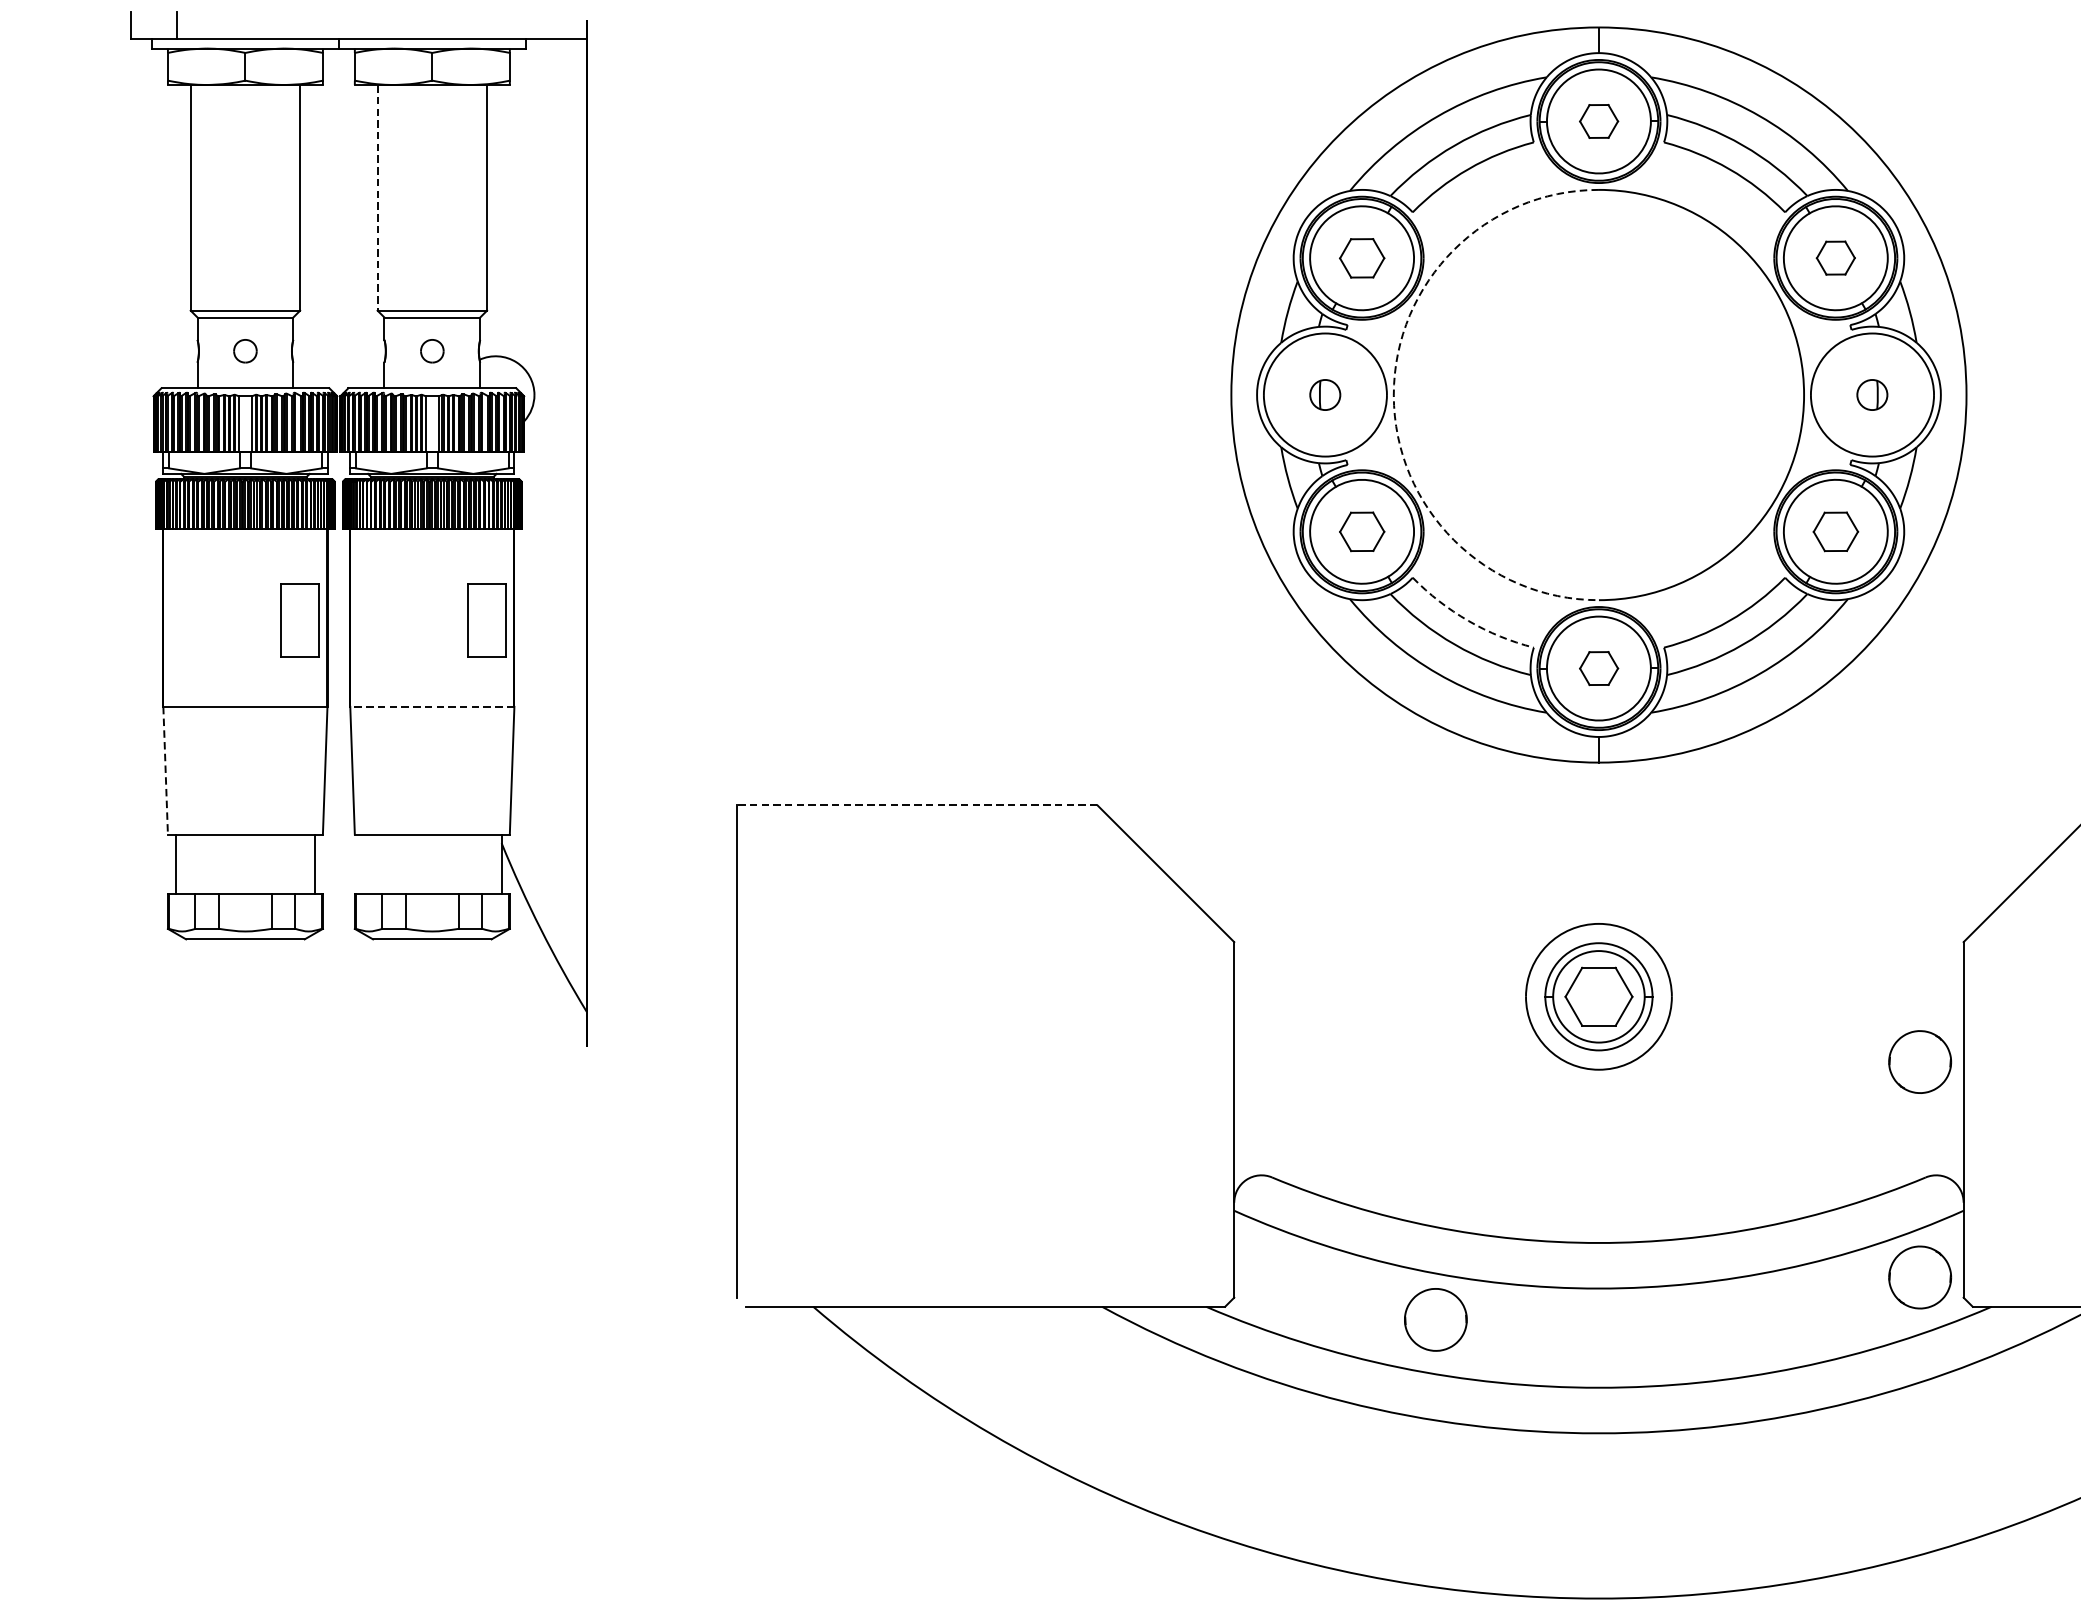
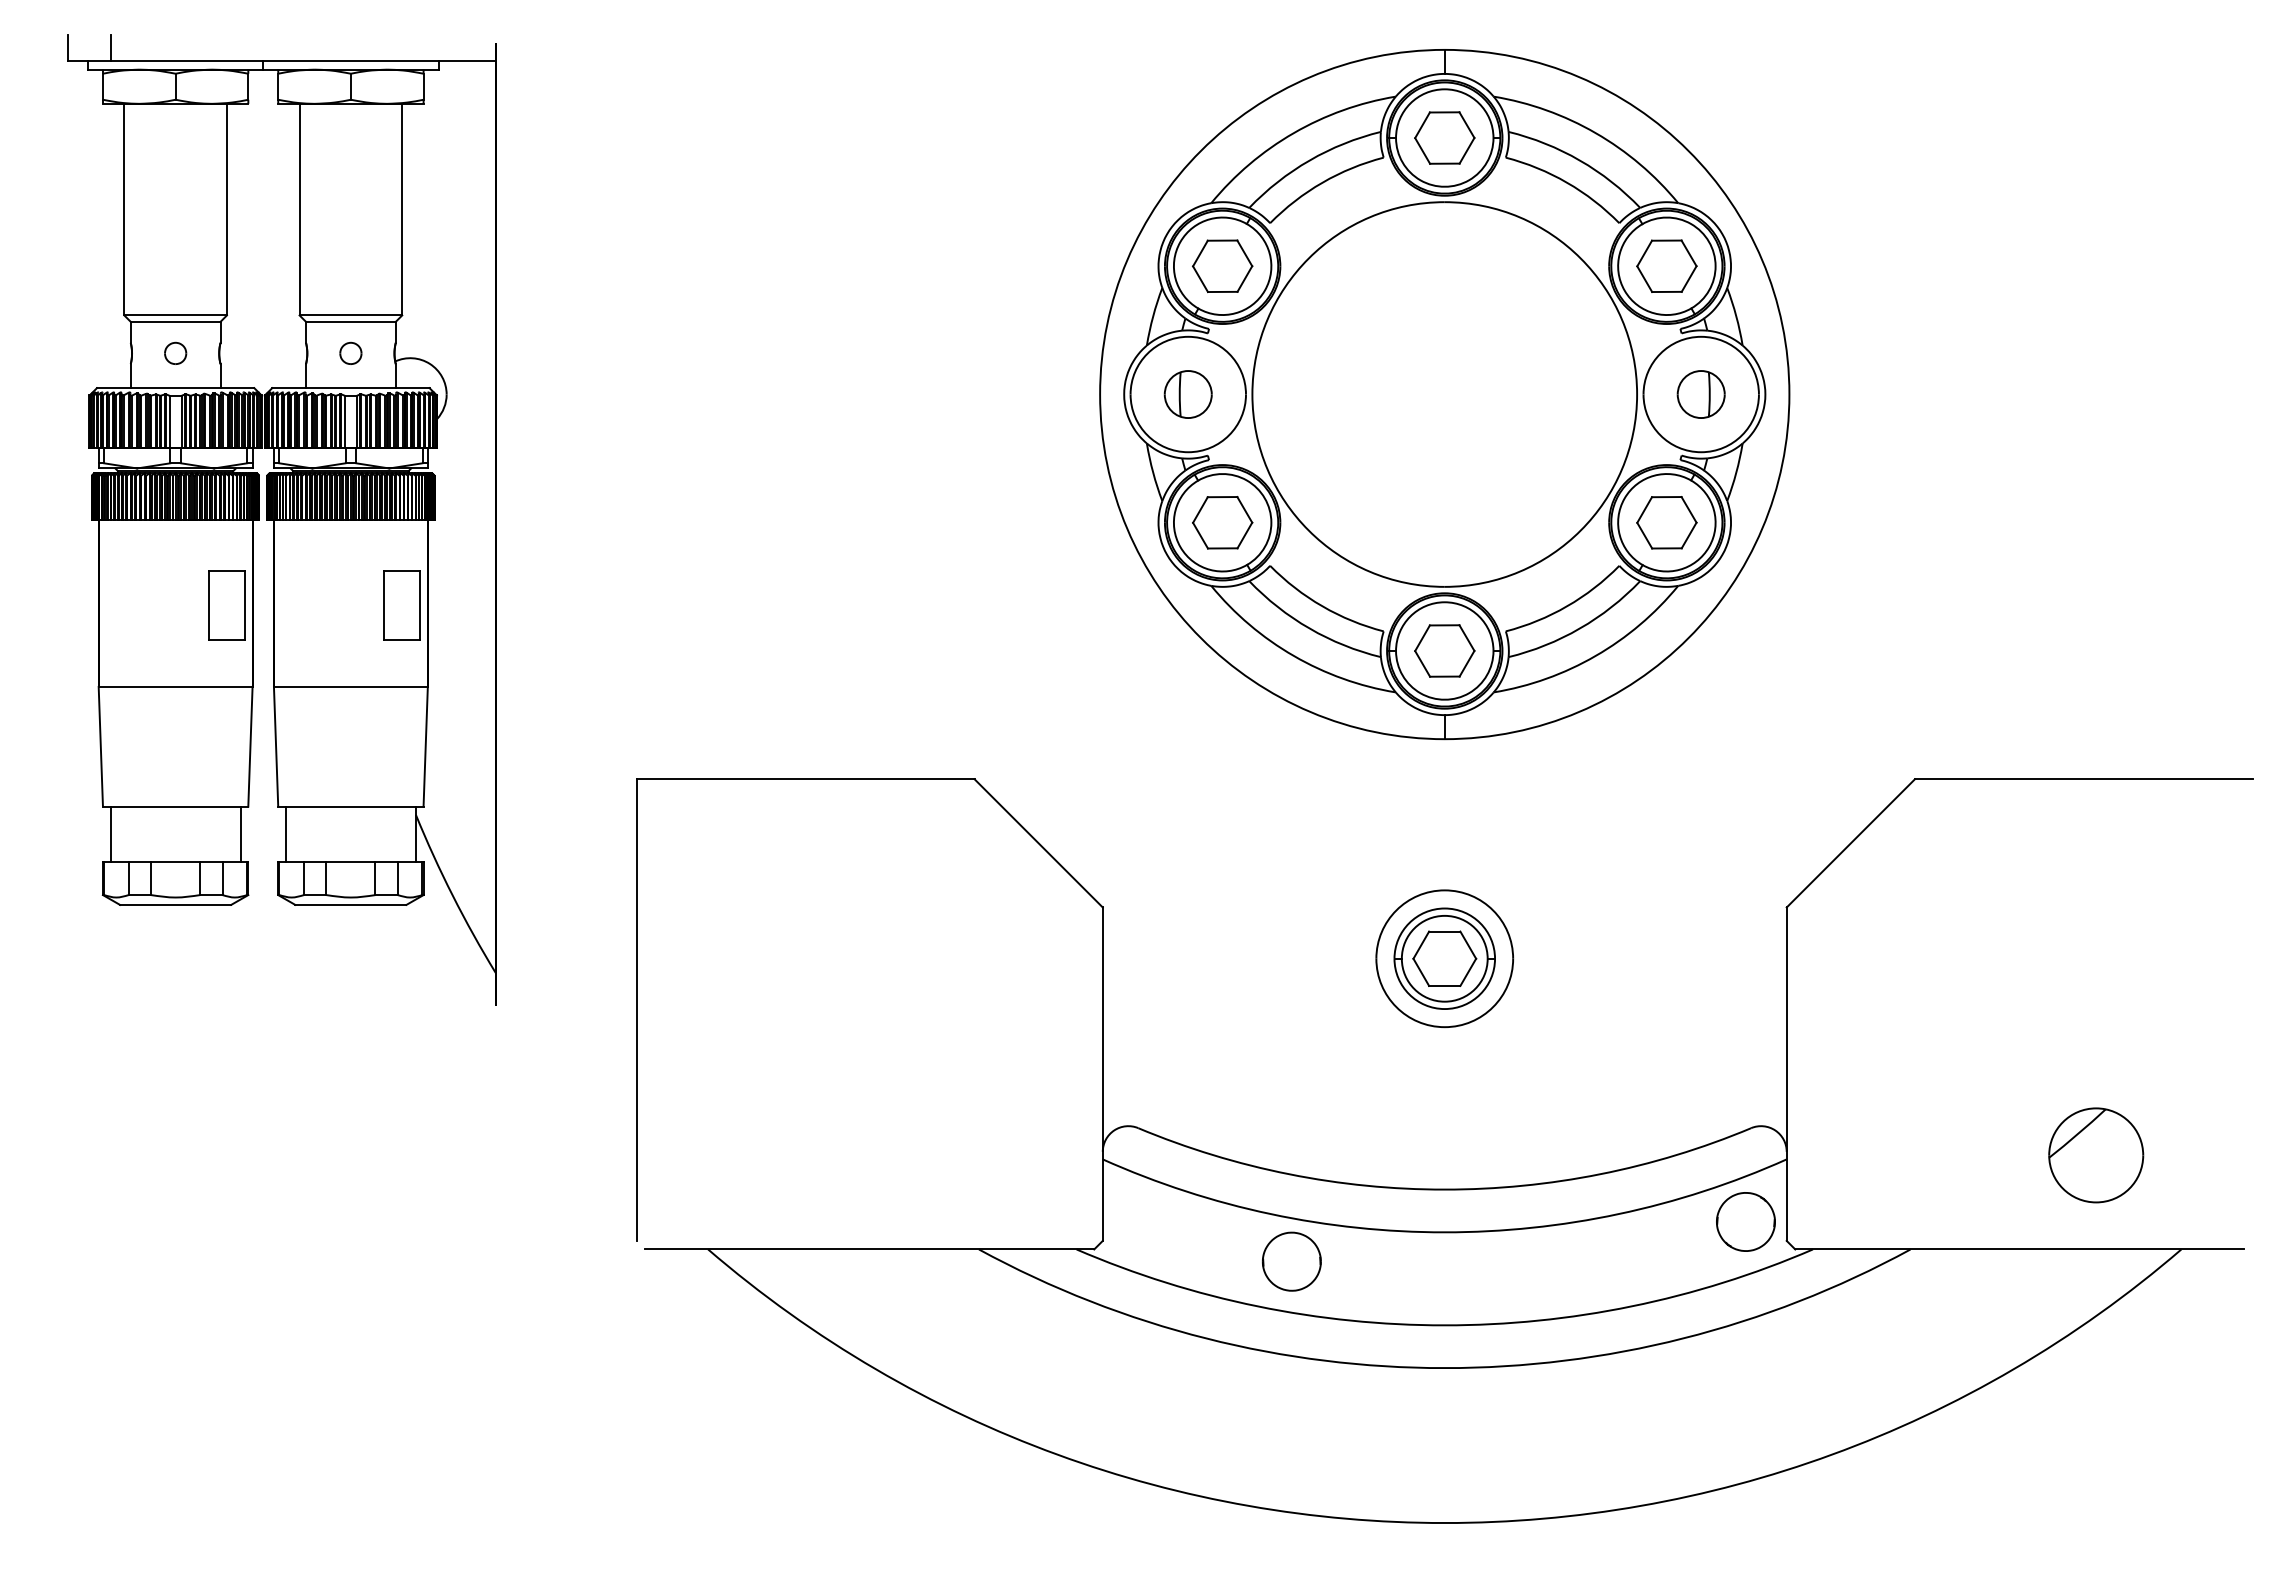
part: (1598, 120) -> (1444, 137), size x1.67
line: (377, 197) -> (299, 209), dashed -> solid
part: (1835, 257) -> (1666, 265), size x1.67
part: (1361, 258) -> (1222, 266), size x1.43
part: (1324, 395) -> (1187, 394), size x1.67
arc: (1393, 395) -> (1252, 394), dashed -> solid
part: (1871, 395) -> (1700, 394), size x1.67
part: (1361, 531) -> (1222, 522), size x1.43
part: (1835, 531) -> (1666, 522), size x1.43
arc: (1468, 621) -> (1322, 606), dashed -> solid
part: (1598, 668) -> (1444, 650), size x1.67
line: (431, 706) -> (350, 686), dashed -> solid
line: (165, 770) -> (100, 746), dashed -> solid
line: (917, 805) -> (805, 779), dashed -> solid
line: (362, 864) -> (285, 834), added
part: (1919, 1061) -> (1745, 1019), removed

